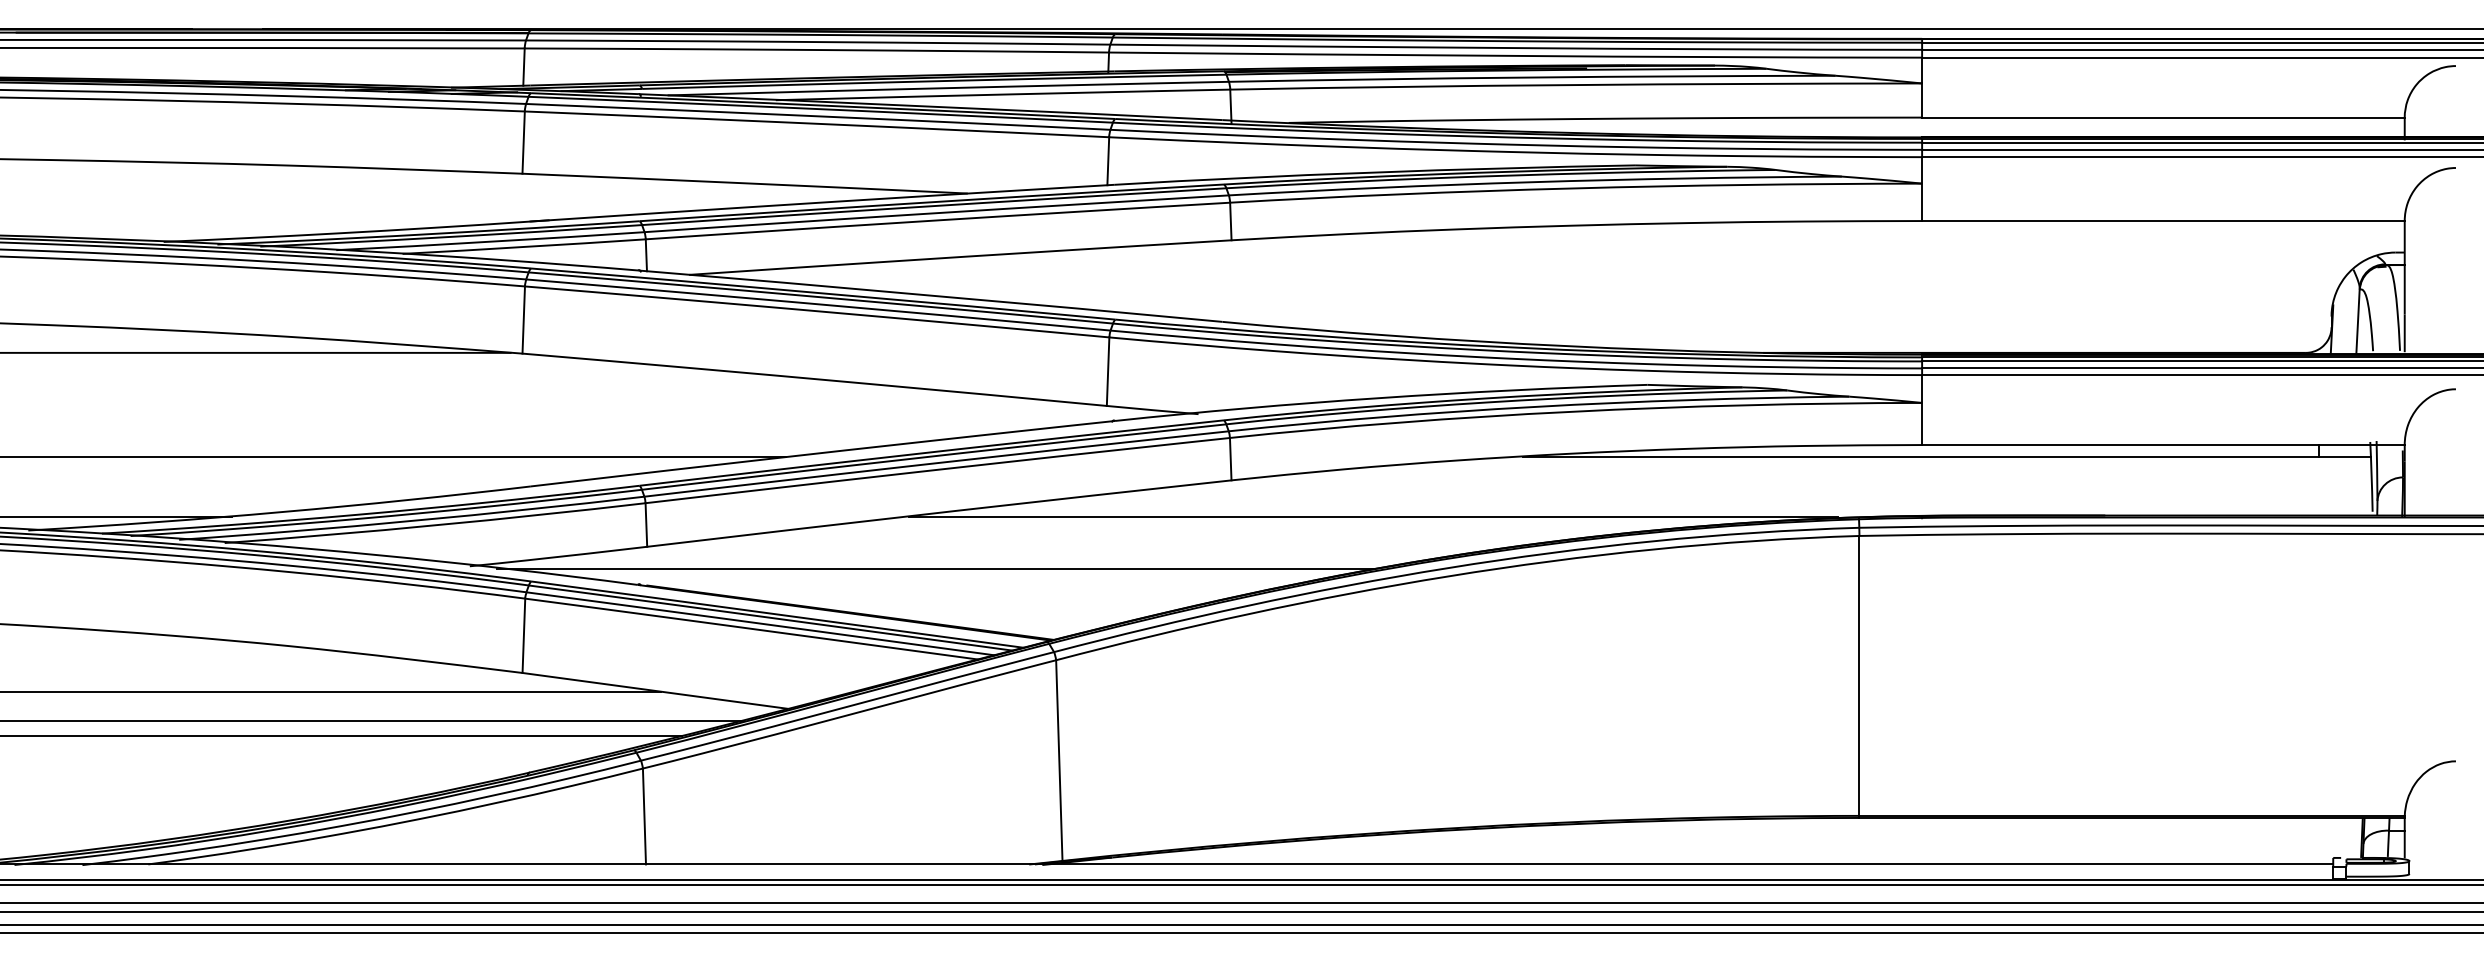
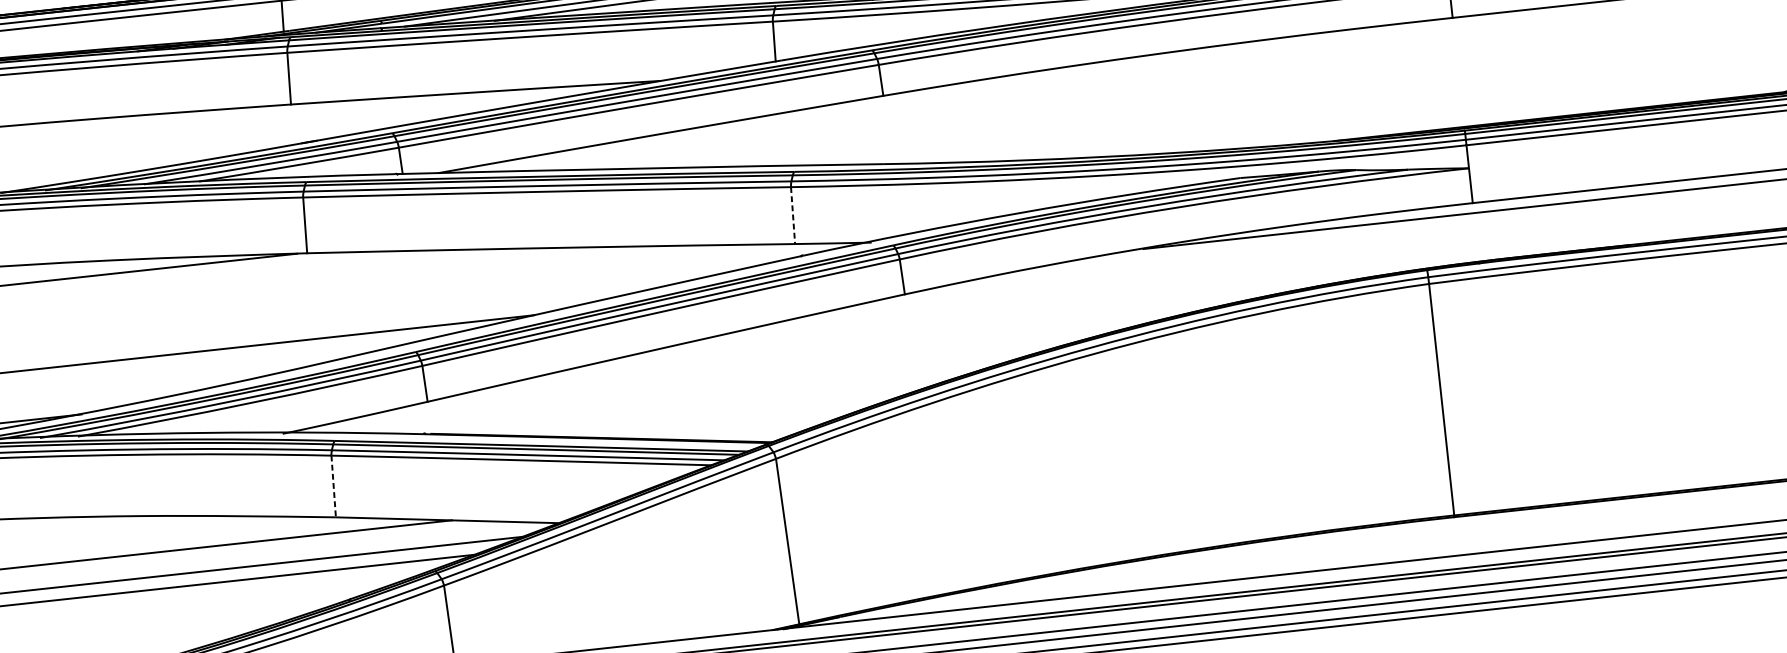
line: (1108, 372) -> (793, 216), solid -> dashed
line: (1373, 516) -> (1025, 311), removed
line: (936, 568) -> (668, 393), removed
line: (523, 636) -> (333, 487), solid -> dashed

